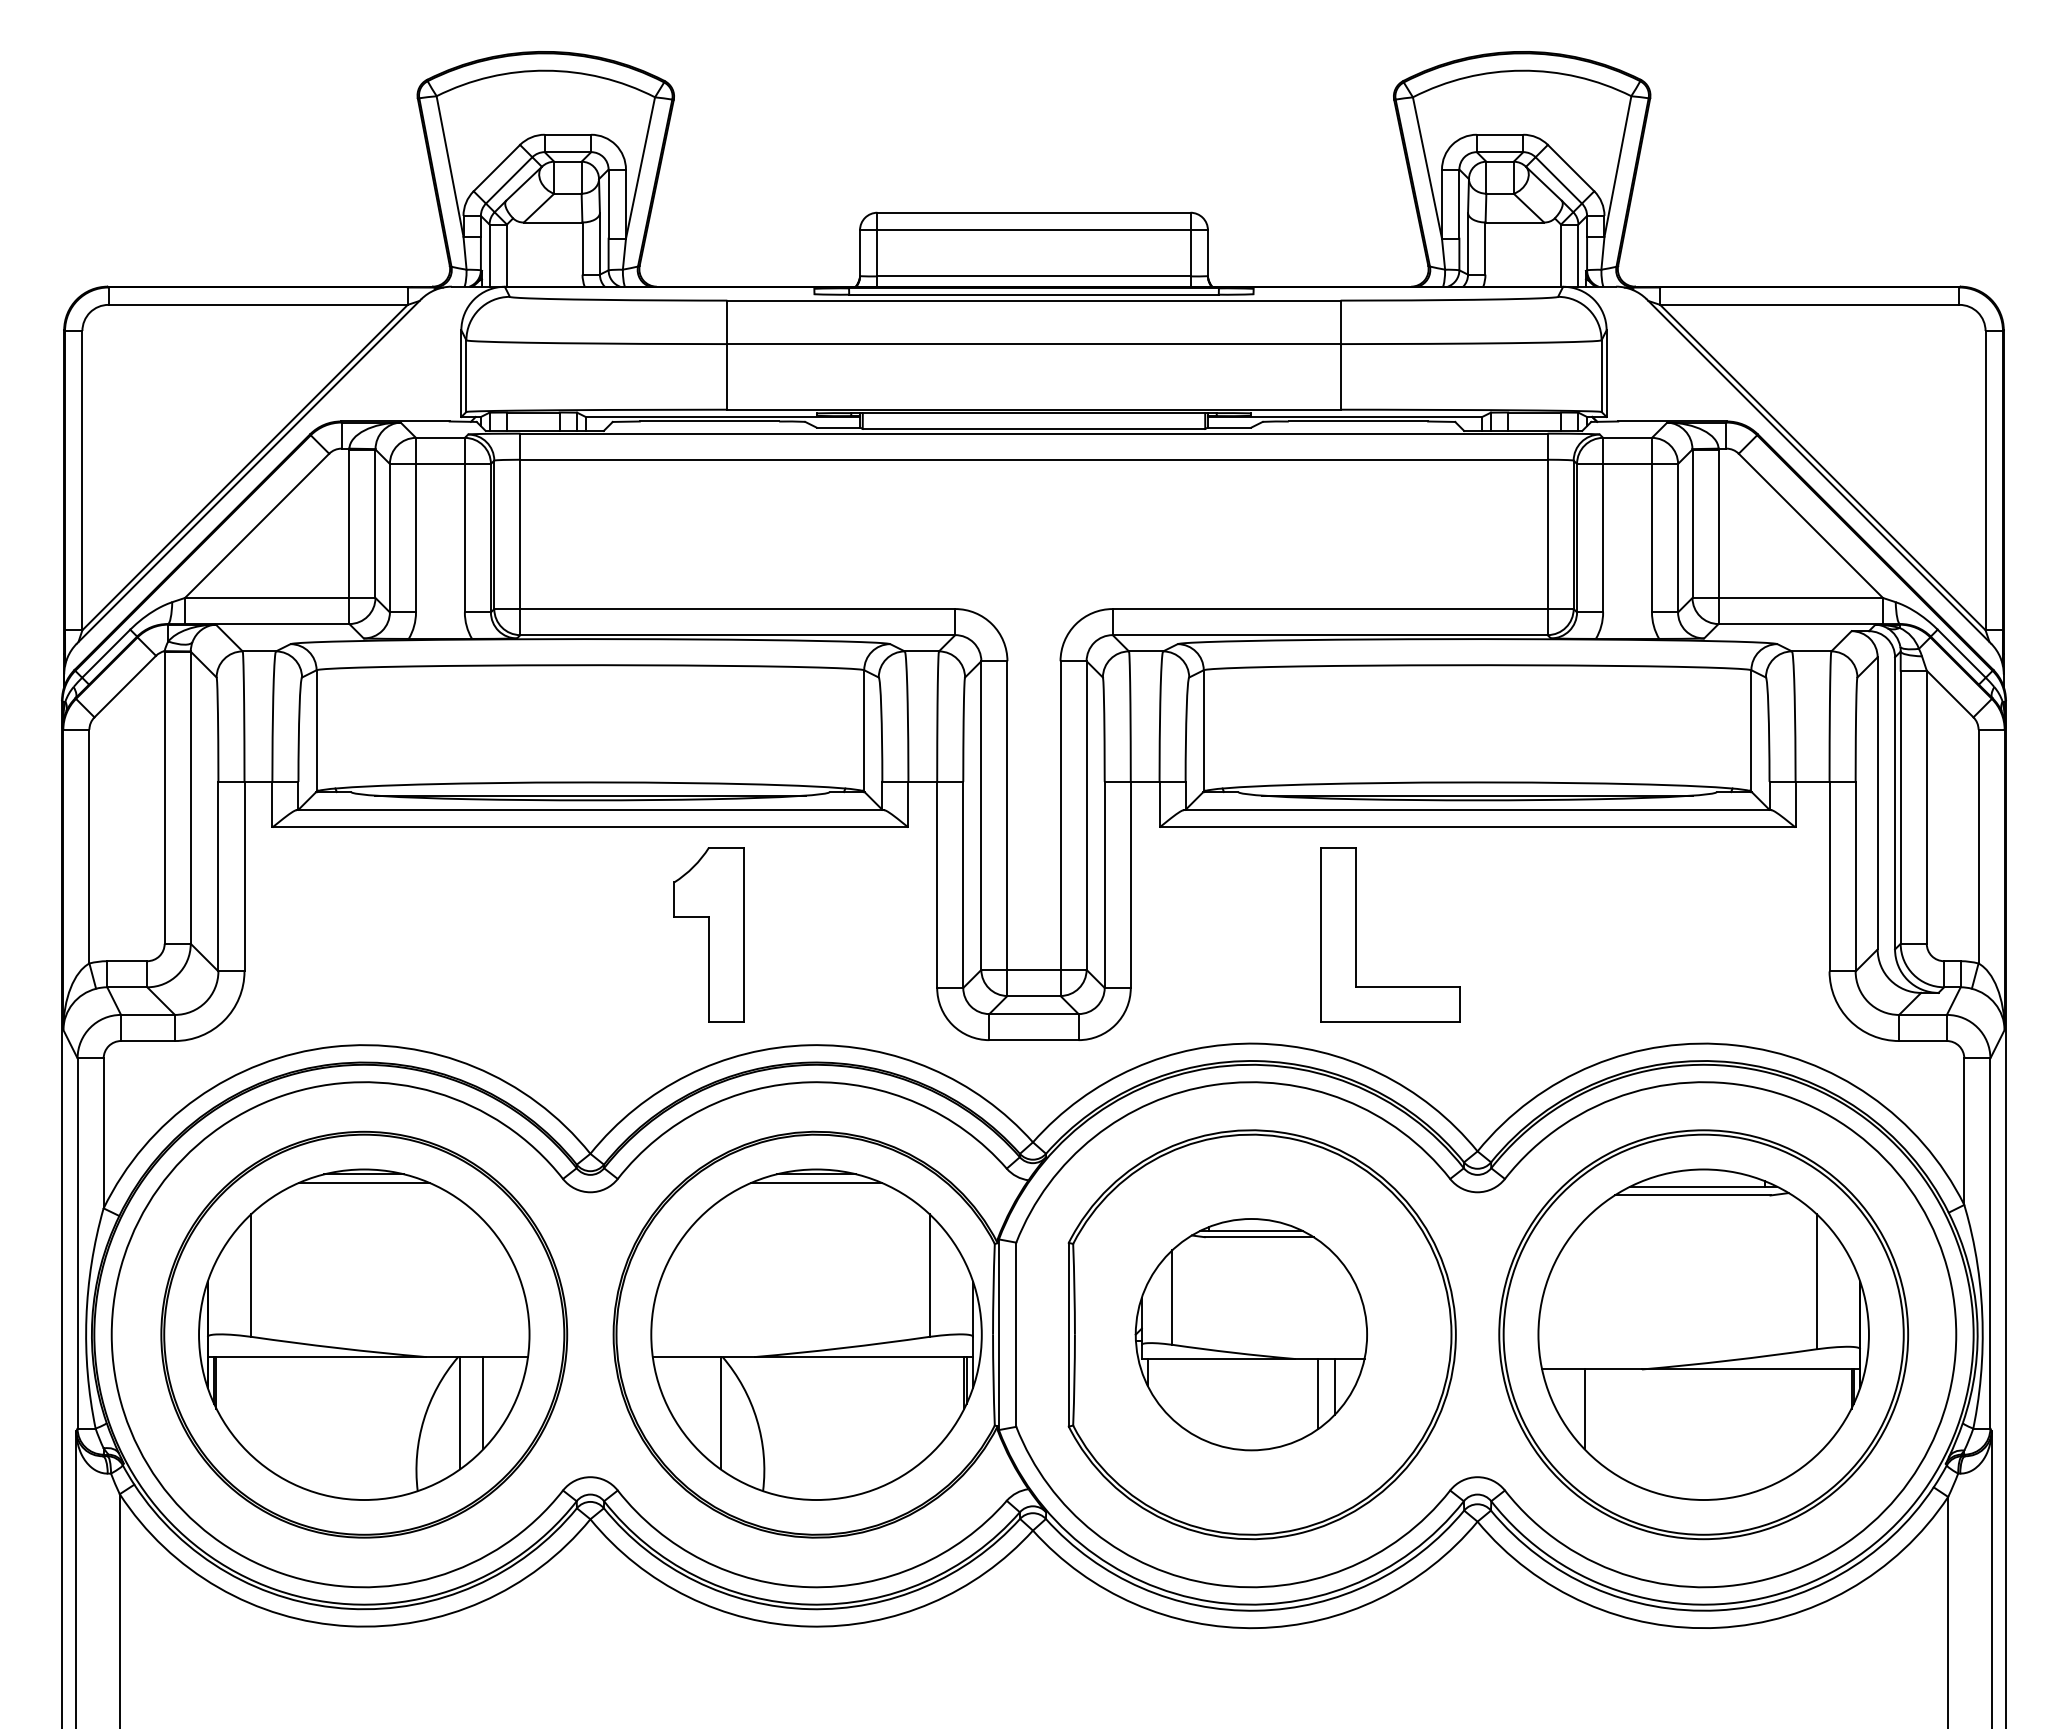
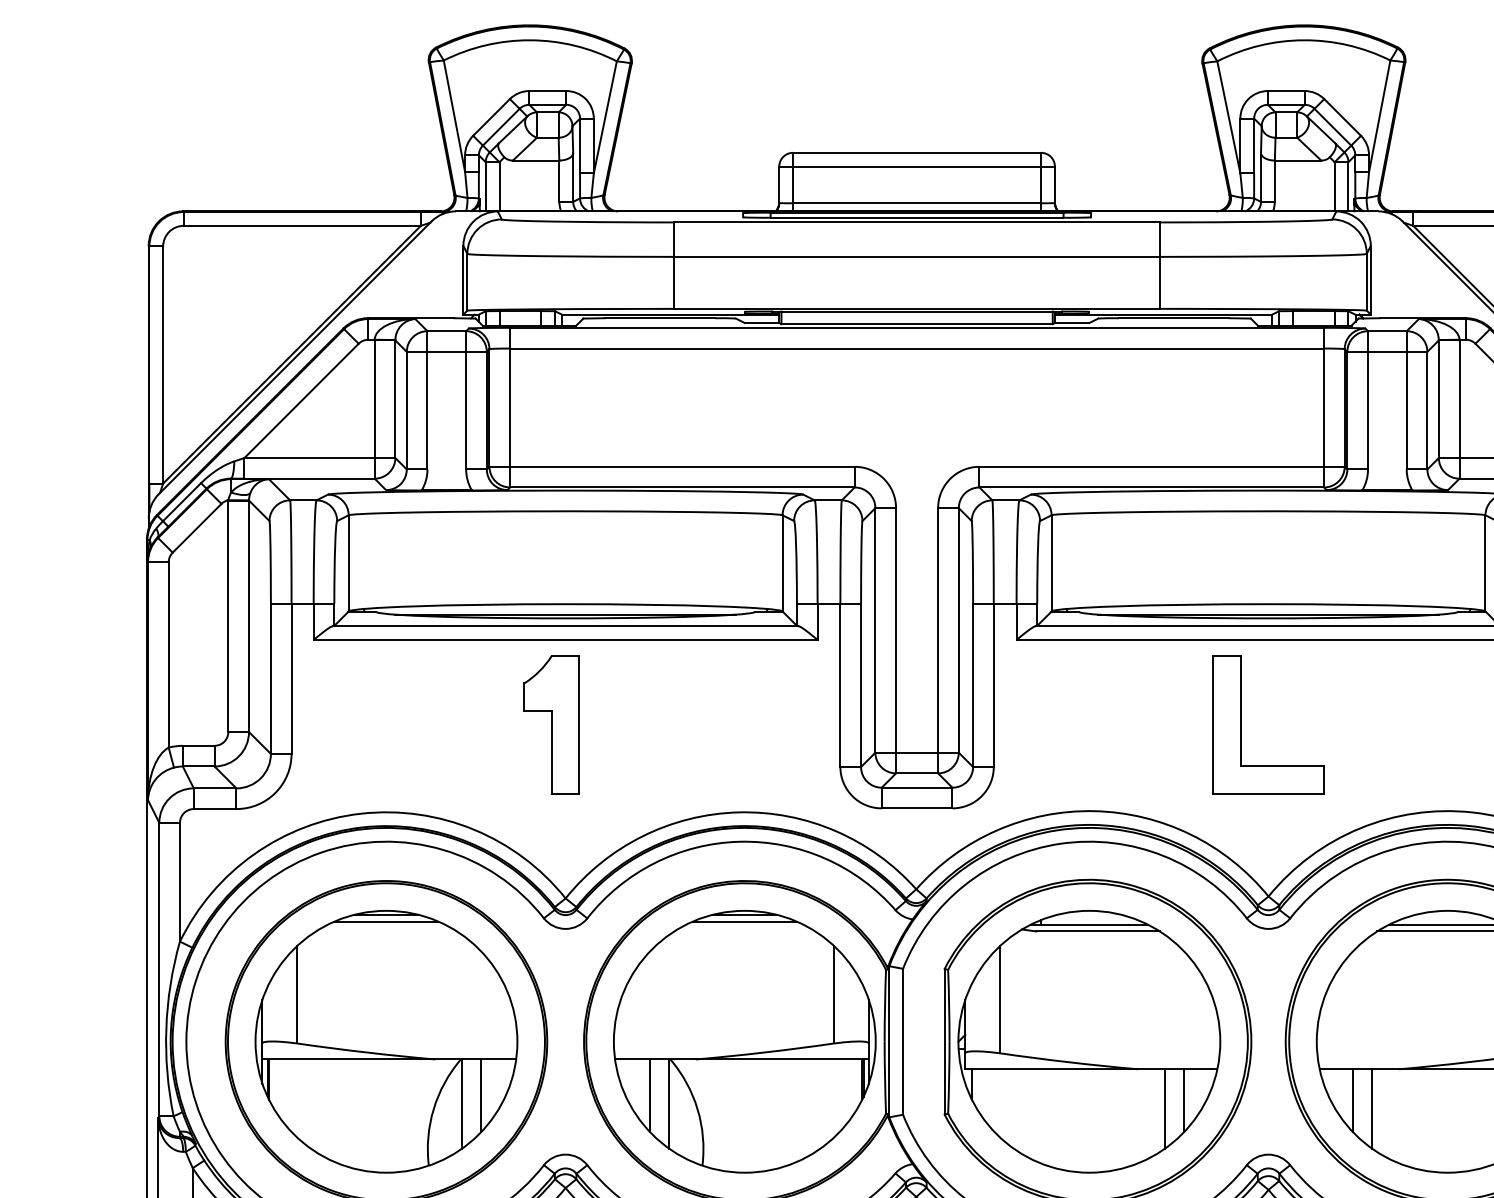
part: (708, 934) -> (551, 724), moved
part: (1356, 934) -> (1241, 724), moved
part: (1251, 1334) -> (1089, 1041), size x1.43
line: (697, 1403) -> (650, 1096), added
line: (1608, 1419) -> (1372, 1108), added

